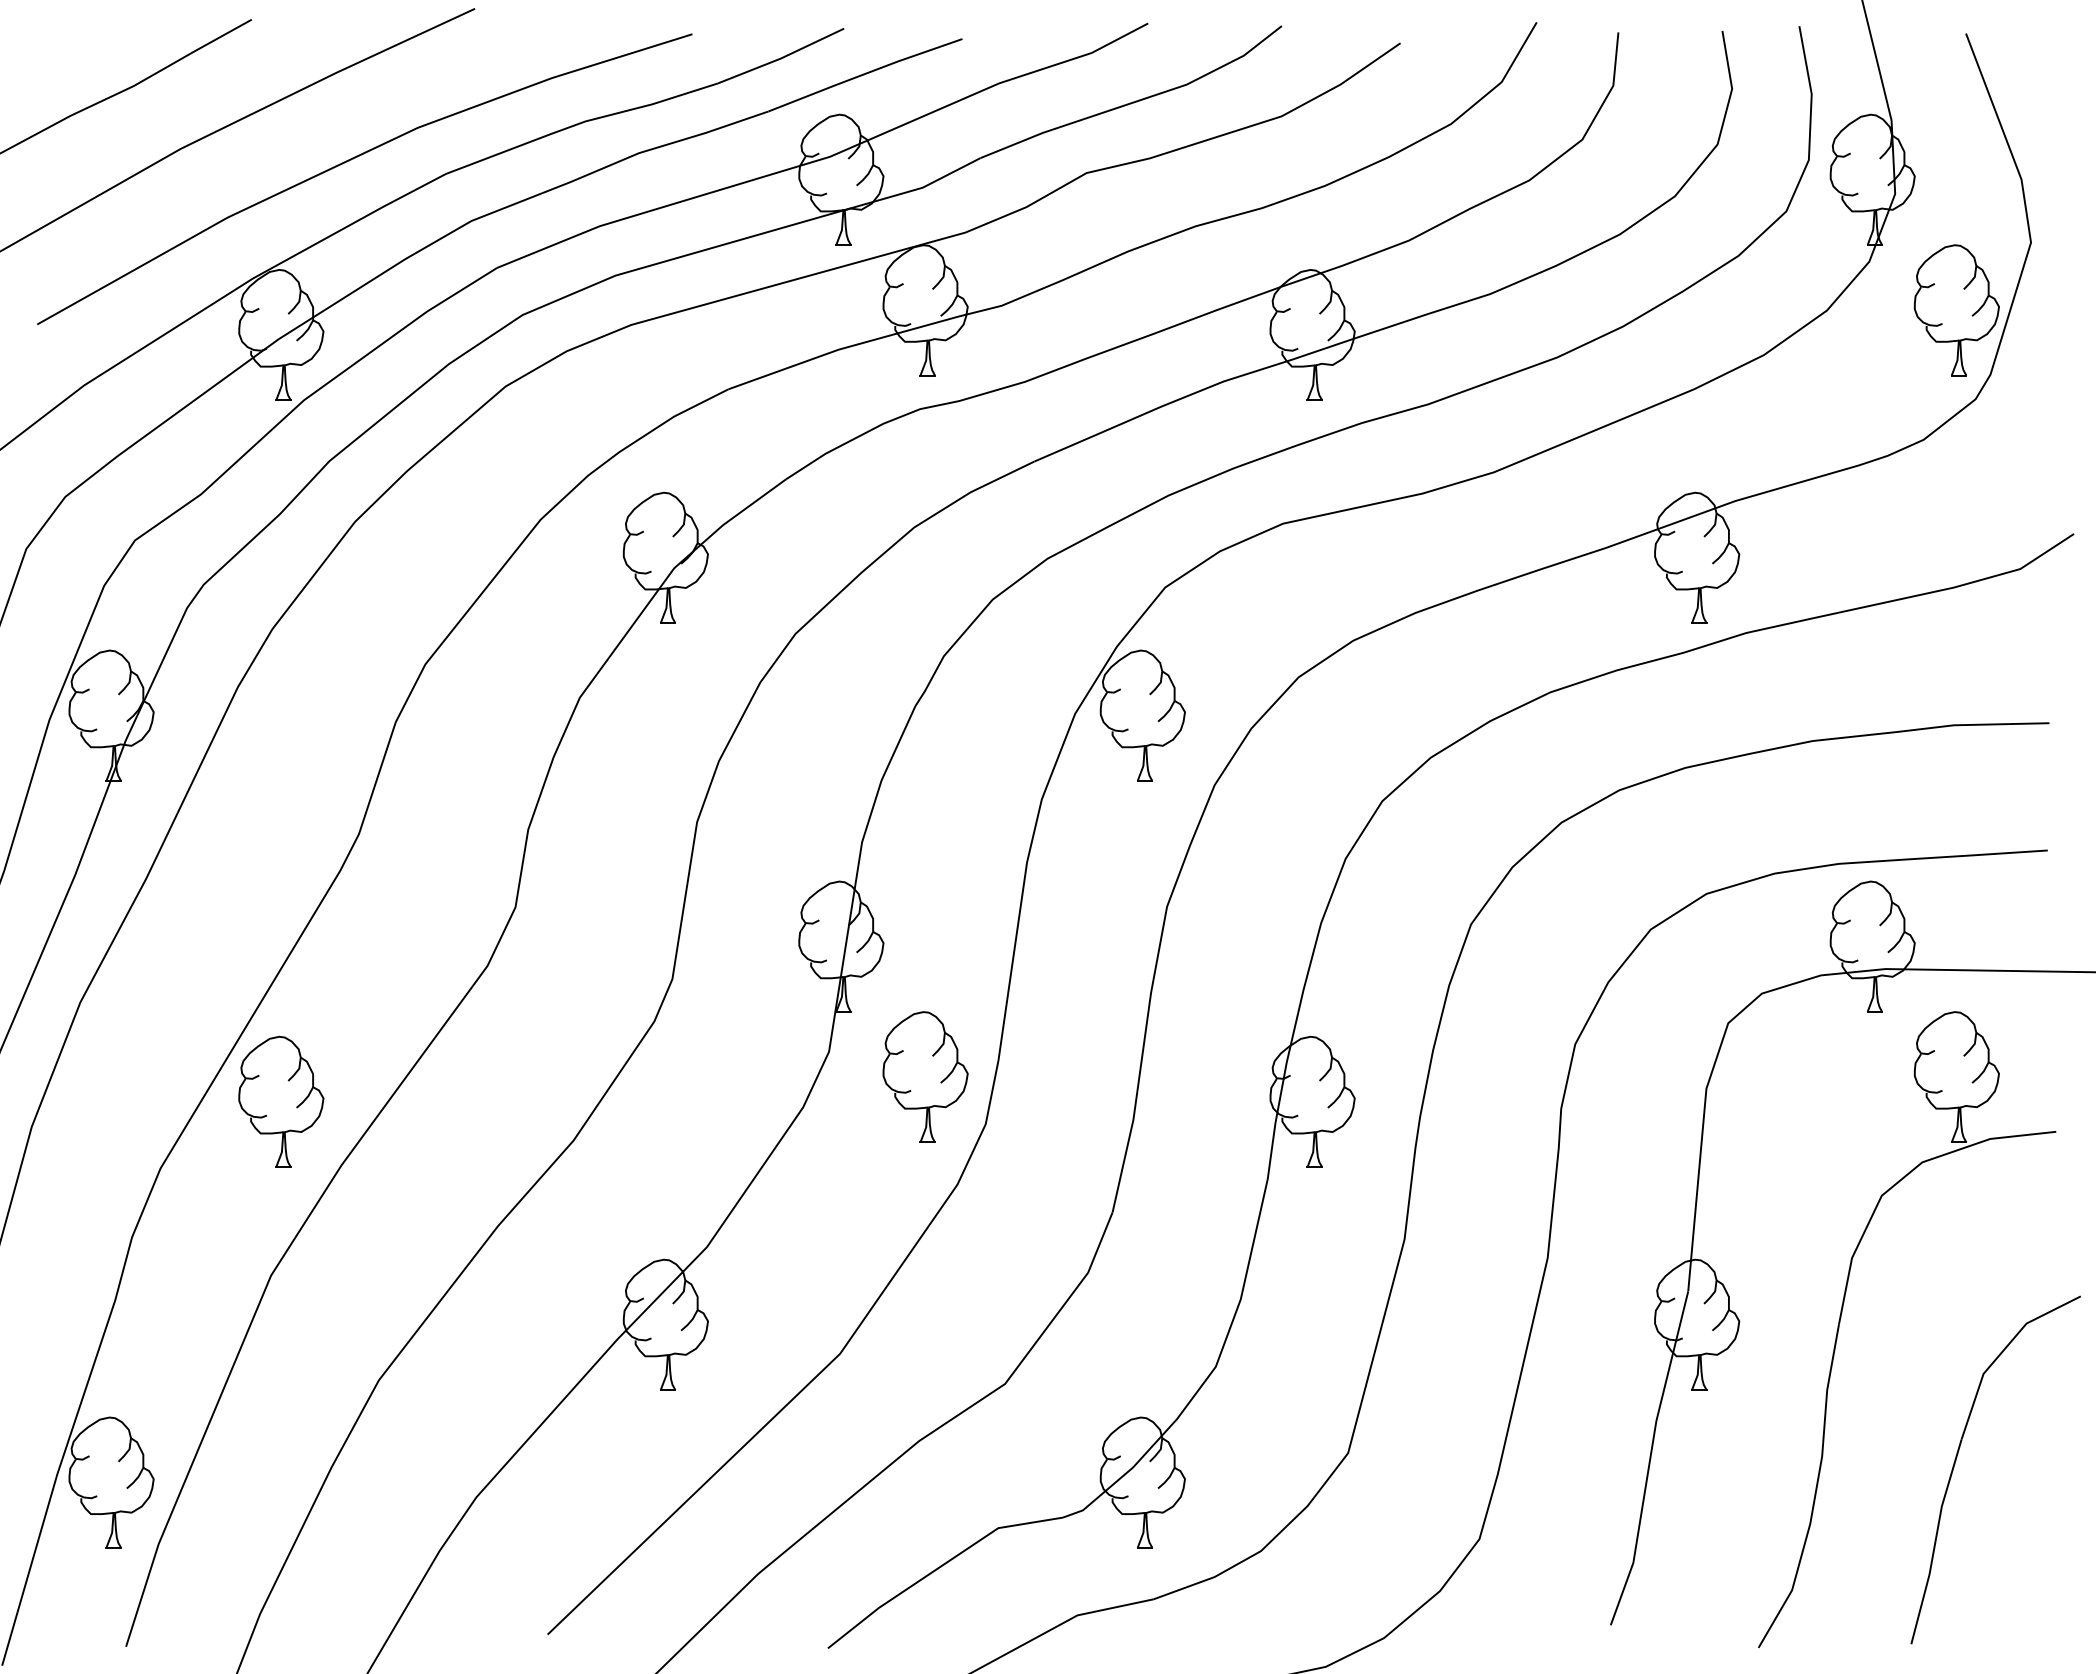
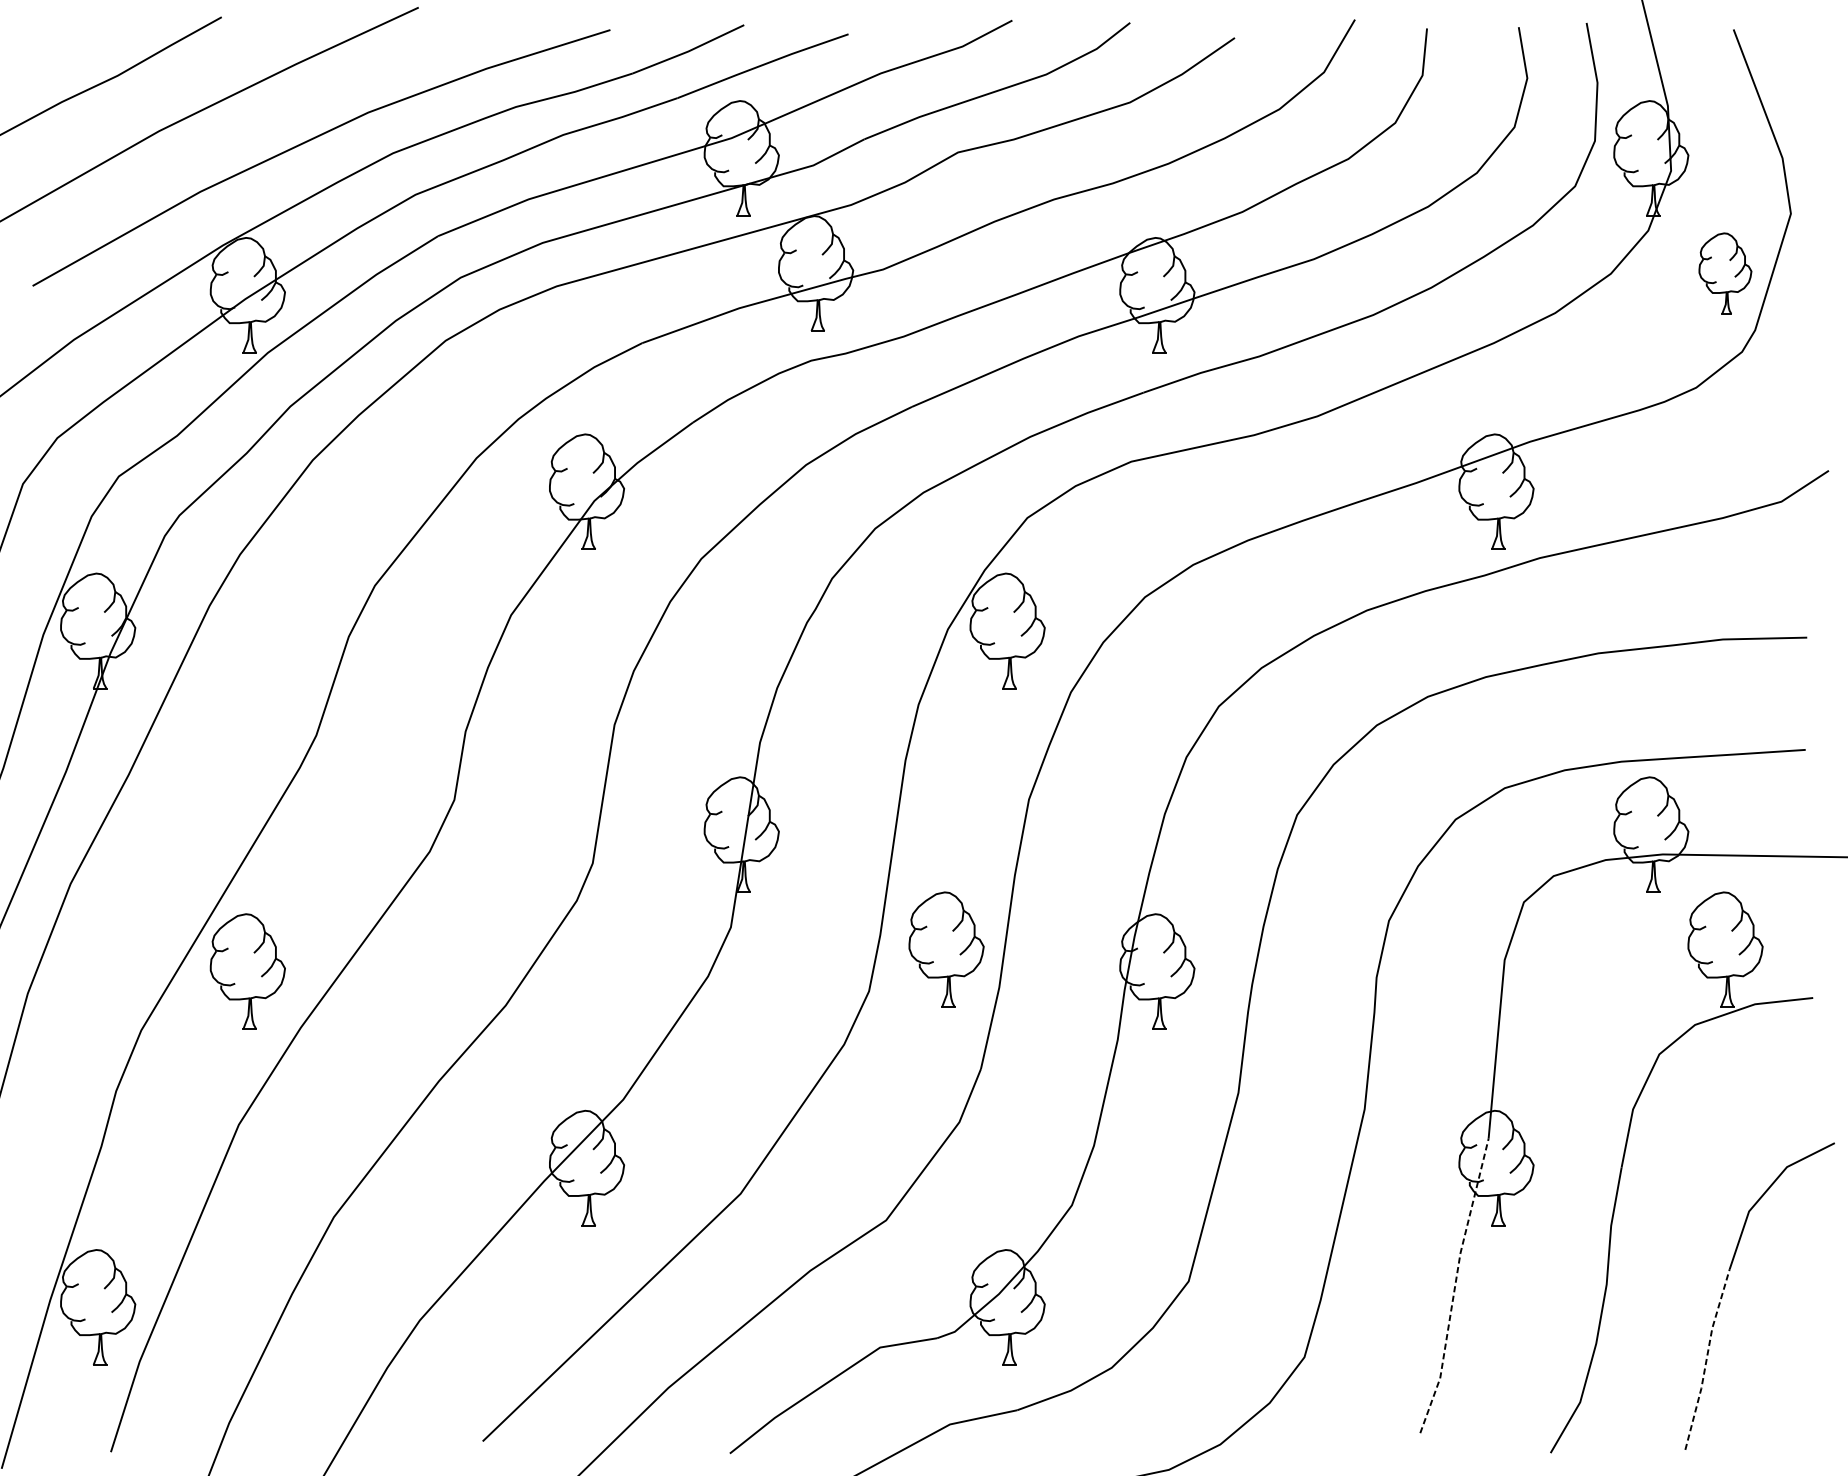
part: (1956, 310) -> (1725, 273), size x0.7
part: (925, 1076) -> (946, 949), moved
line: (1650, 1458) -> (1455, 1286), solid -> dashed
line: (1935, 1541) -> (1706, 1359), solid -> dashed

